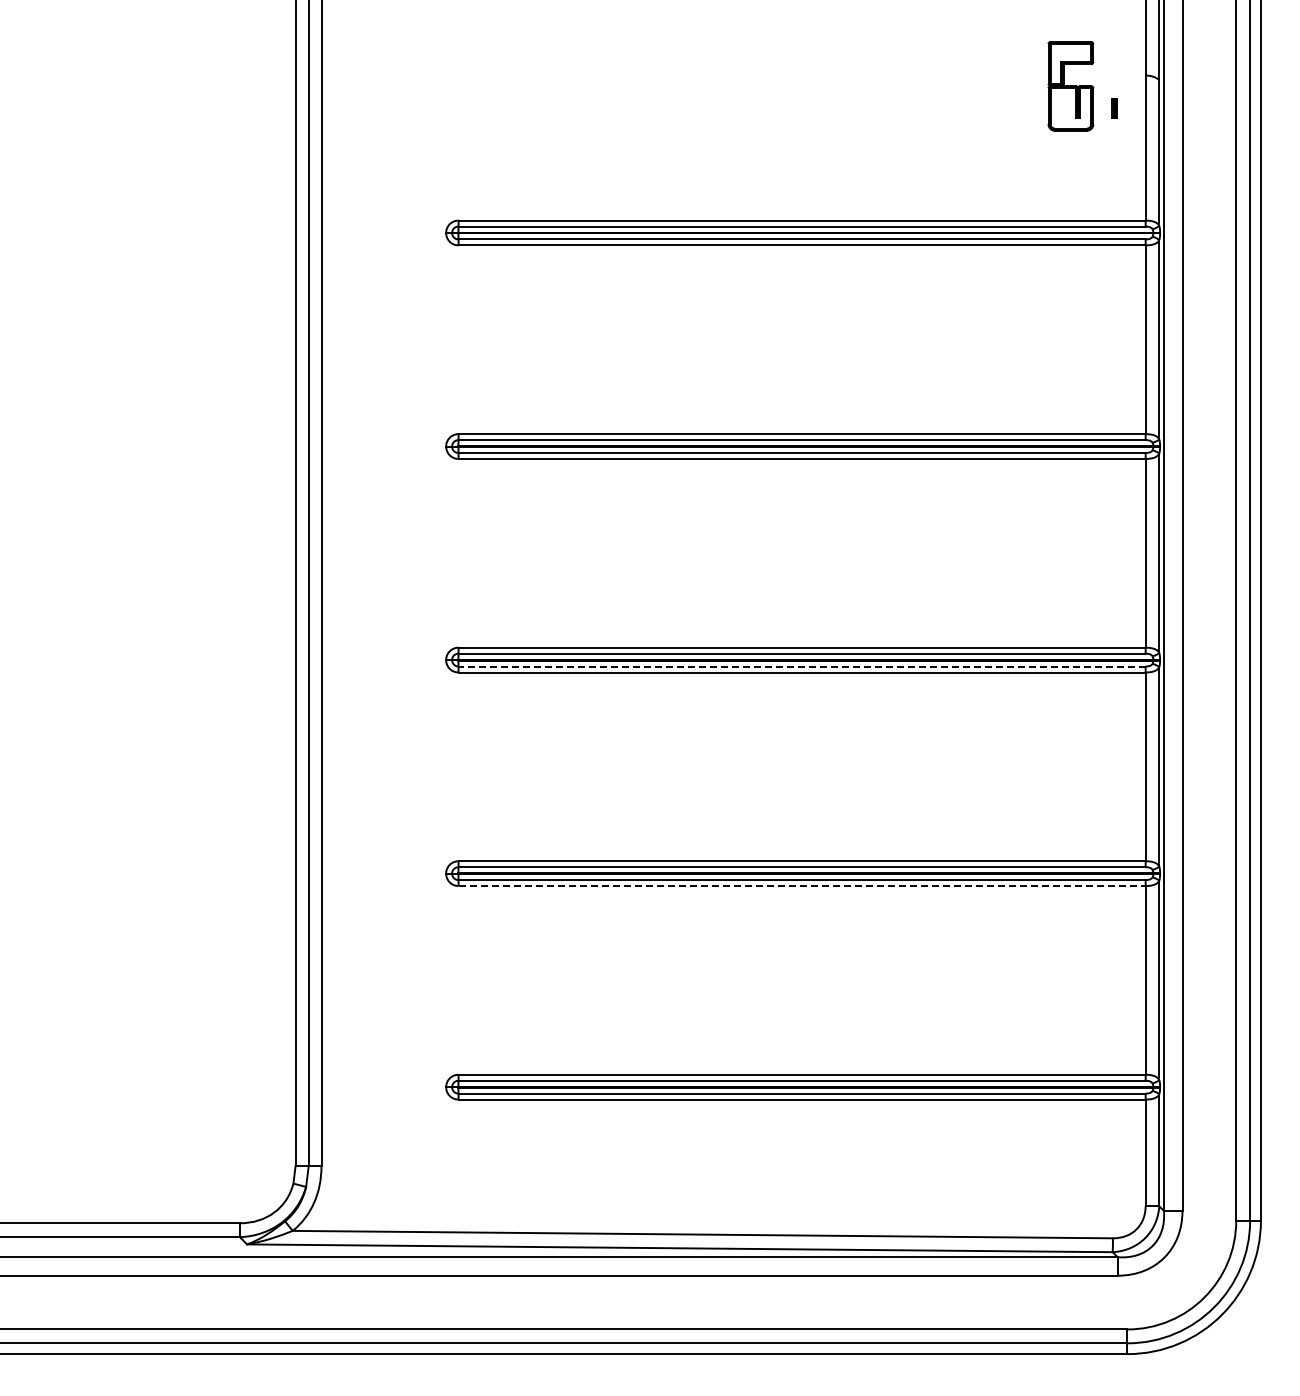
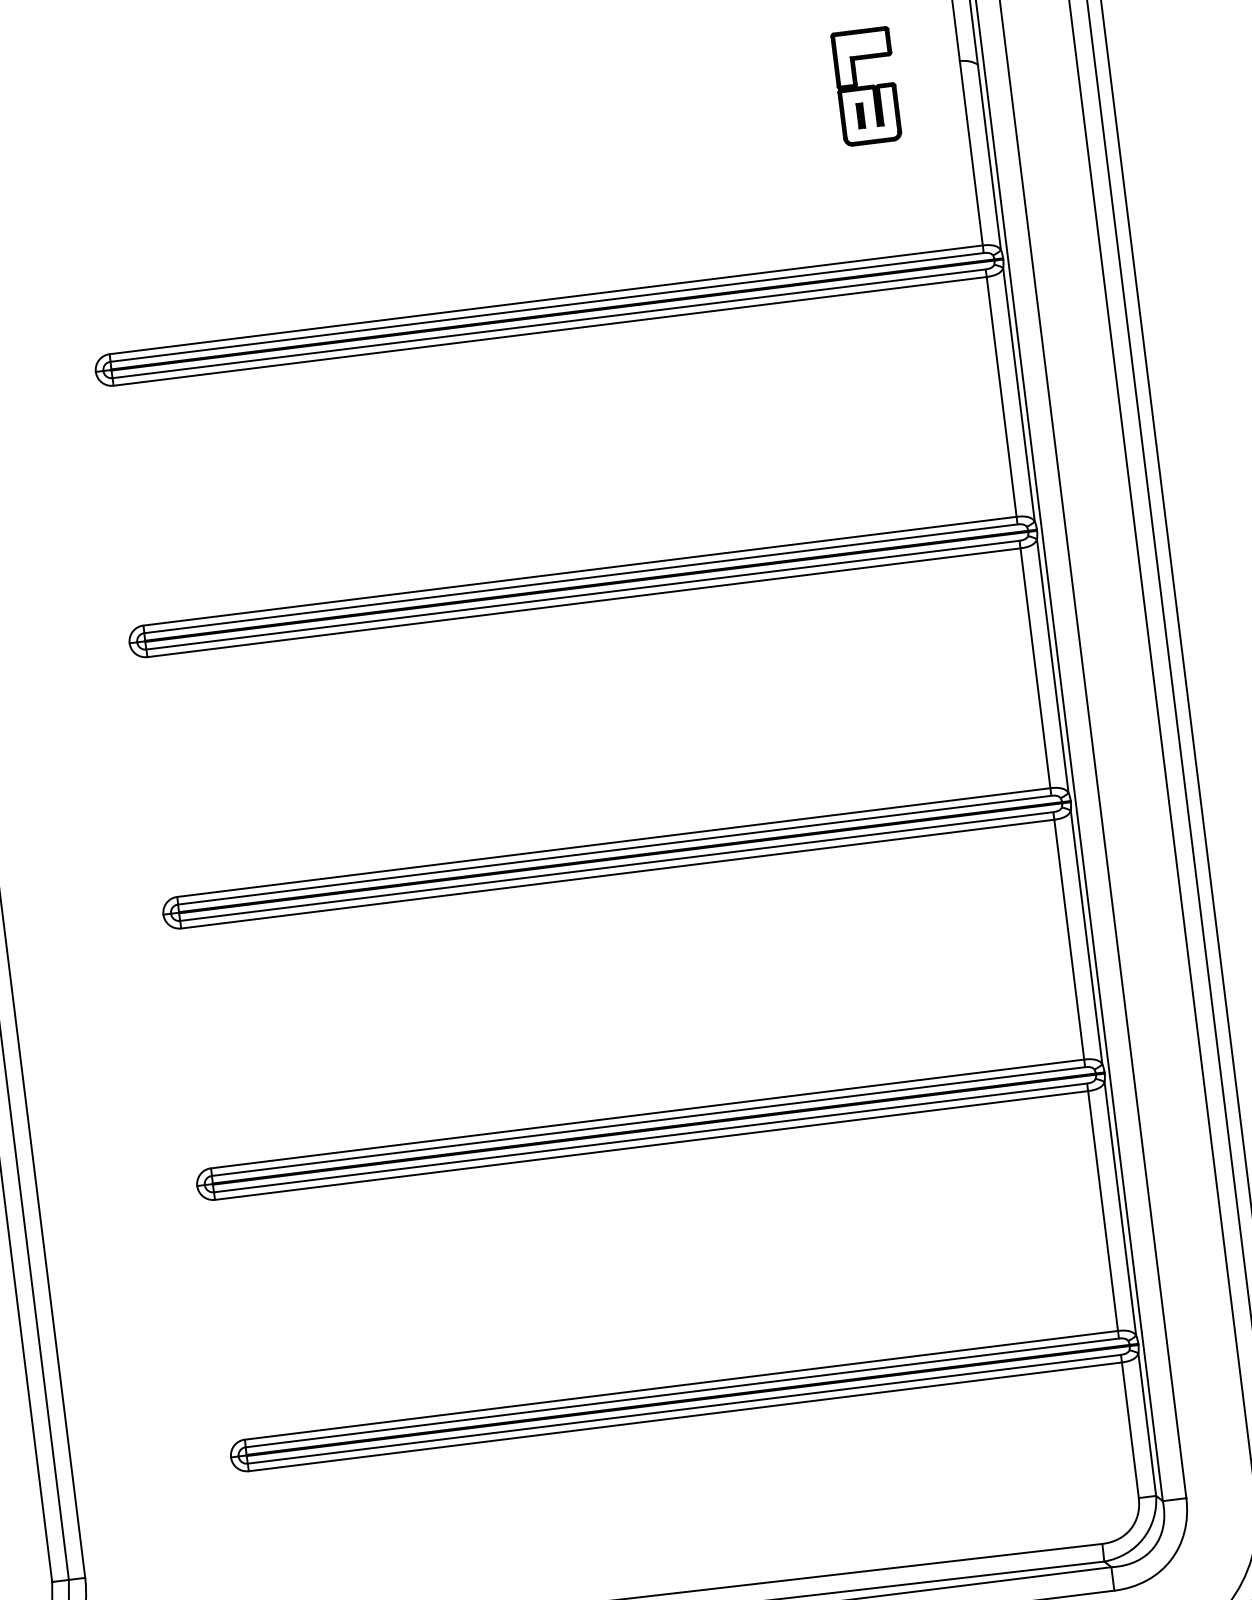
part: (1114, 108) -> (860, 116), moved
line: (802, 666) -> (617, 866), dashed -> solid
line: (802, 886) -> (652, 1145), dashed -> solid

